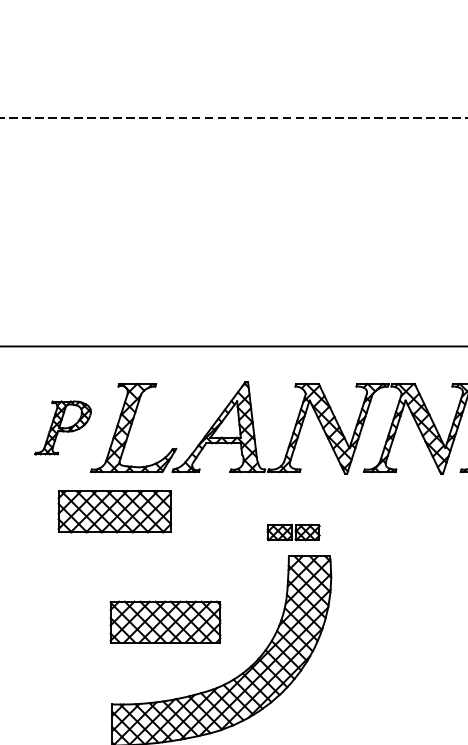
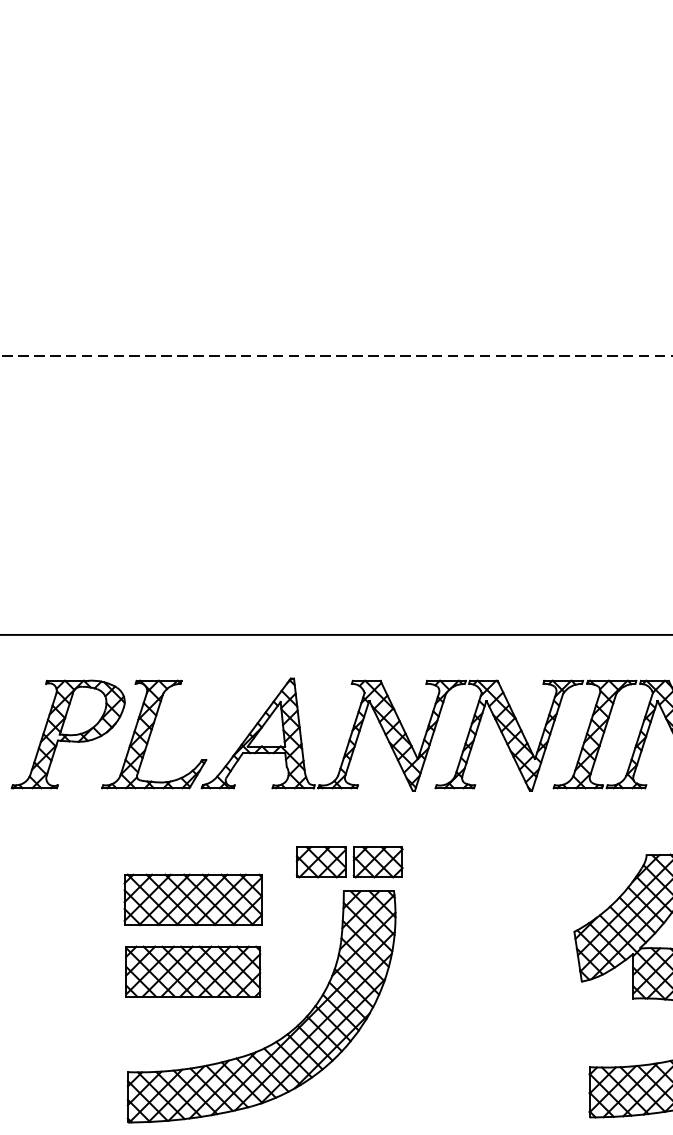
part: (62, 427) -> (67, 734), size x1.67
part: (114, 511) -> (192, 899), moved
part: (293, 532) -> (349, 862), size x1.67

